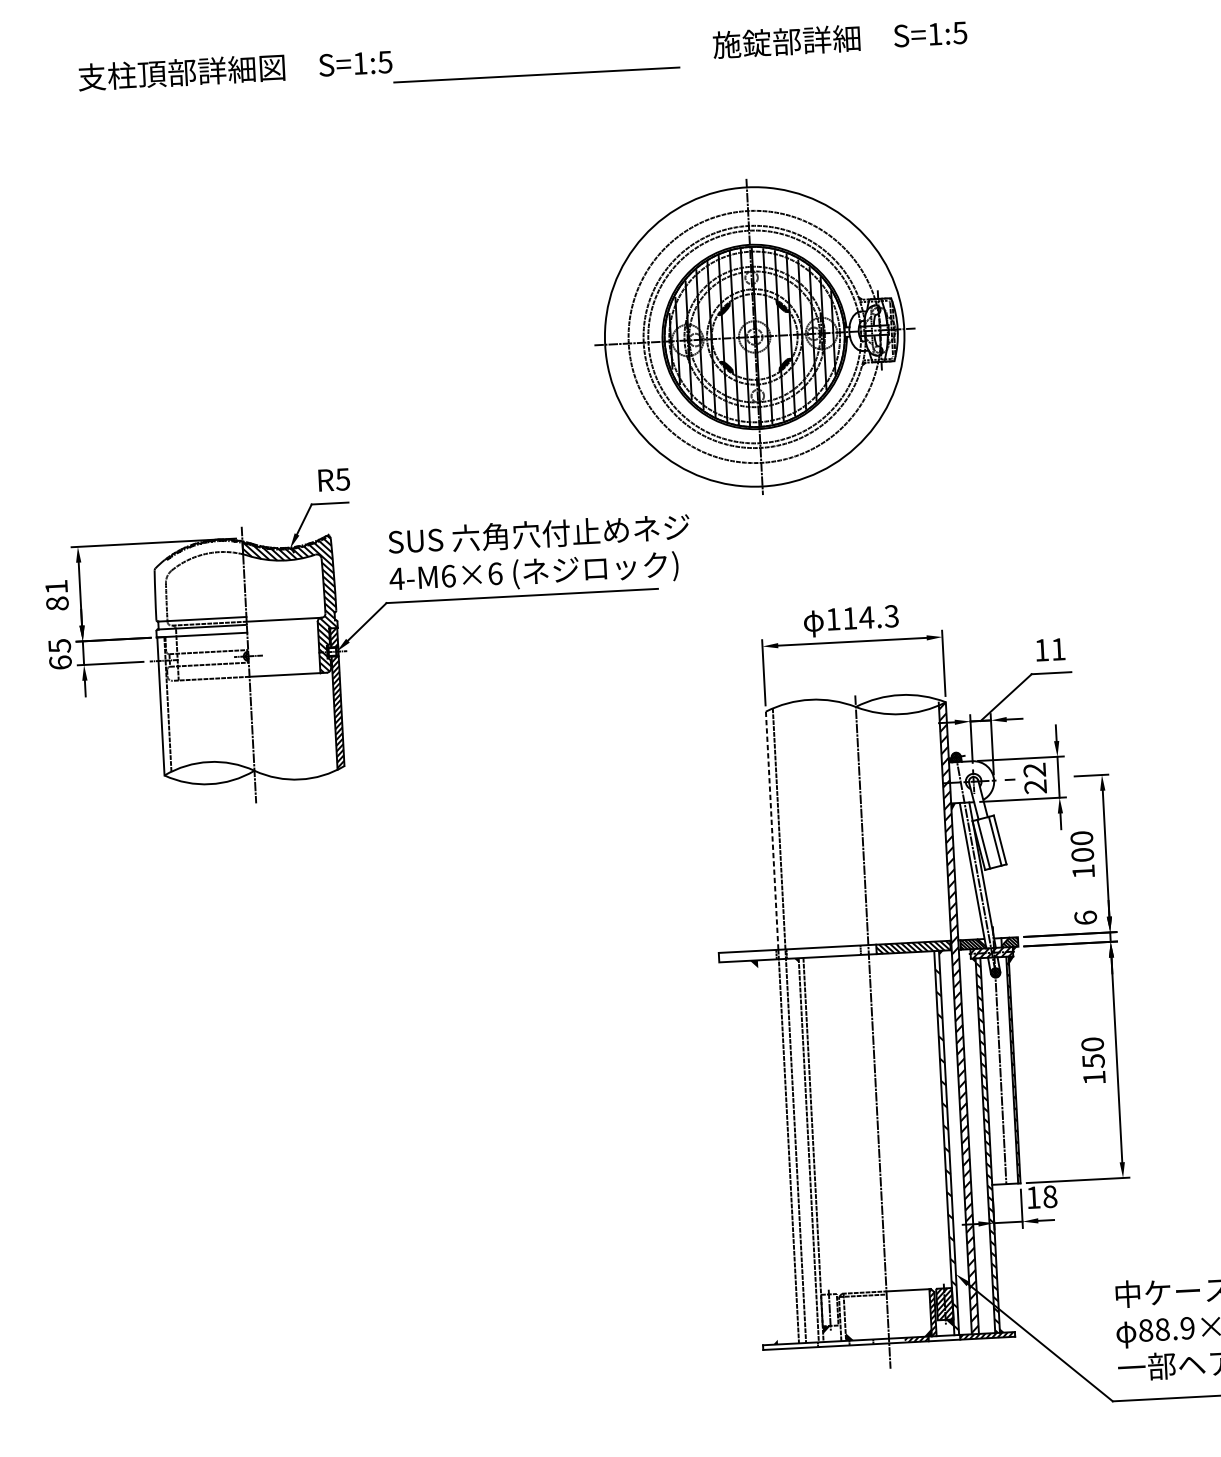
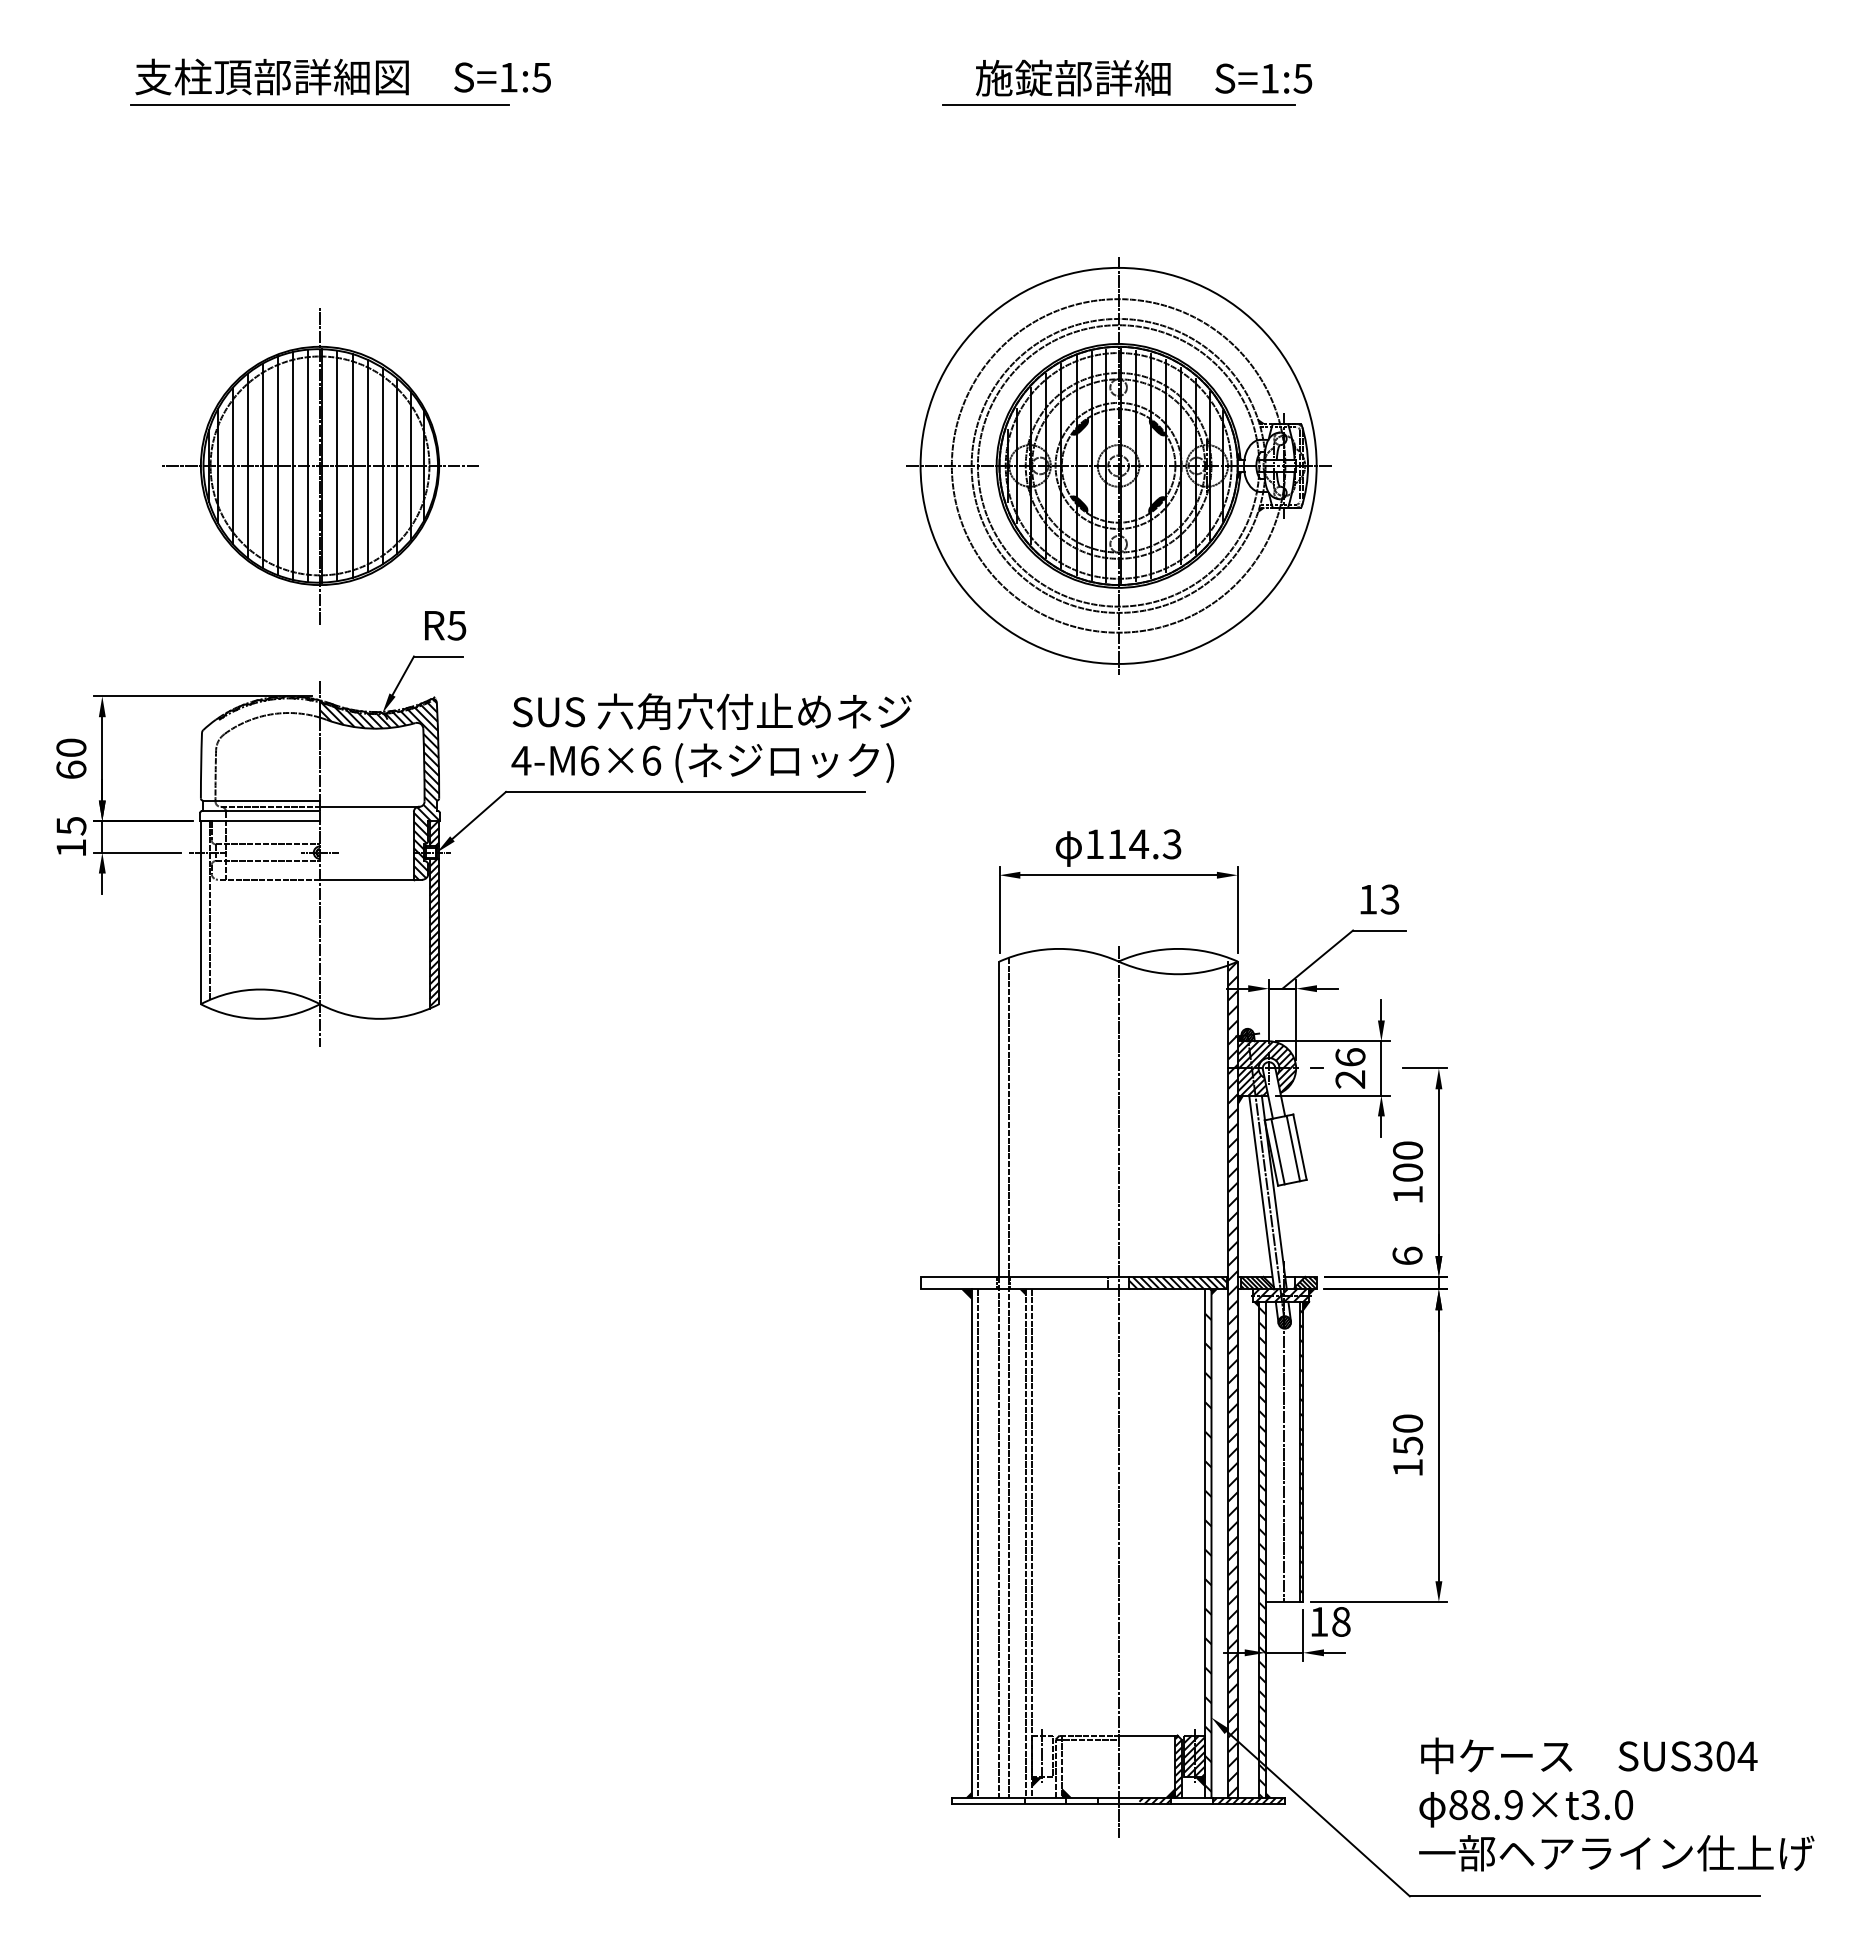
line: (821, 59) -> (1118, 104), added
line: (536, 74) -> (319, 104), moved
part: (754, 336) -> (1118, 465), moved
part: (233, 364) -> (320, 466), added
text: (57, 595) -> (71, 758), 81 -> 60
text: (1057, 649) -> (1389, 899), 11 -> 13
text: (60, 662) -> (71, 847), 65 -> 15
text: (1034, 770) -> (1350, 1057), 22 -> 26
hatch: (971, 781) -> (1266, 1068), added
line: (772, 830) -> (999, 1119), dashed -> solid
line: (767, 1152) -> (971, 1543), added
line: (772, 1152) -> (977, 1543), added

